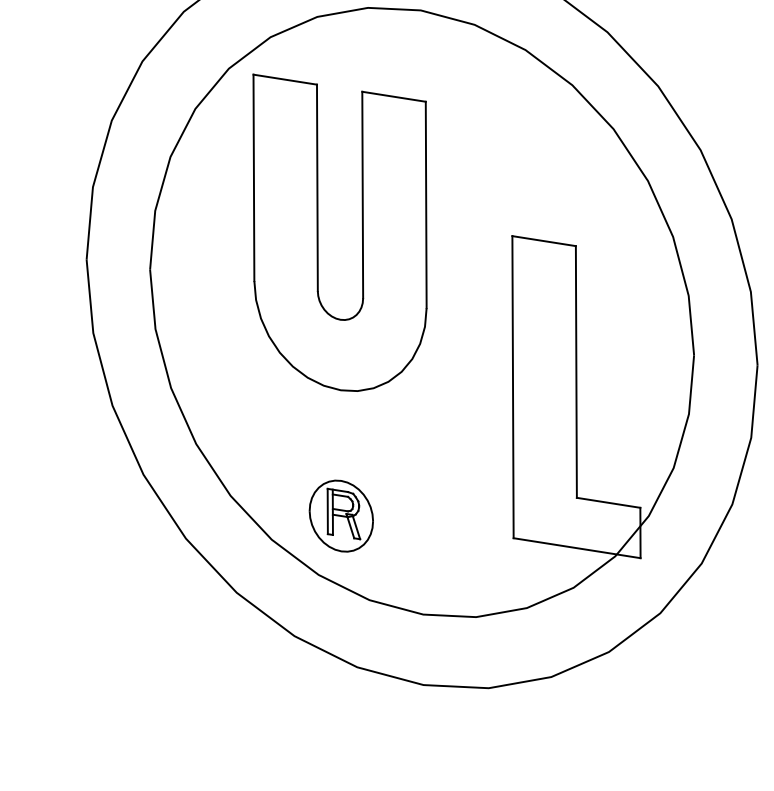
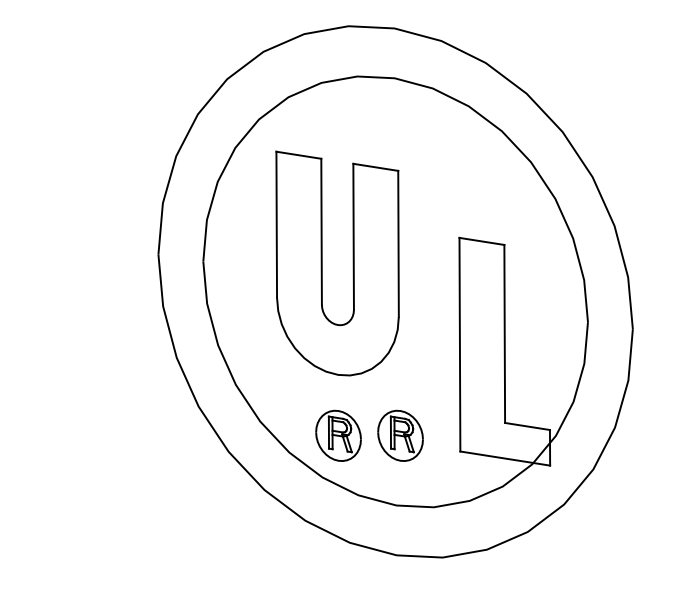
part: (318, 232) -> (322, 263), moved
part: (428, 515) -> (400, 435), added

